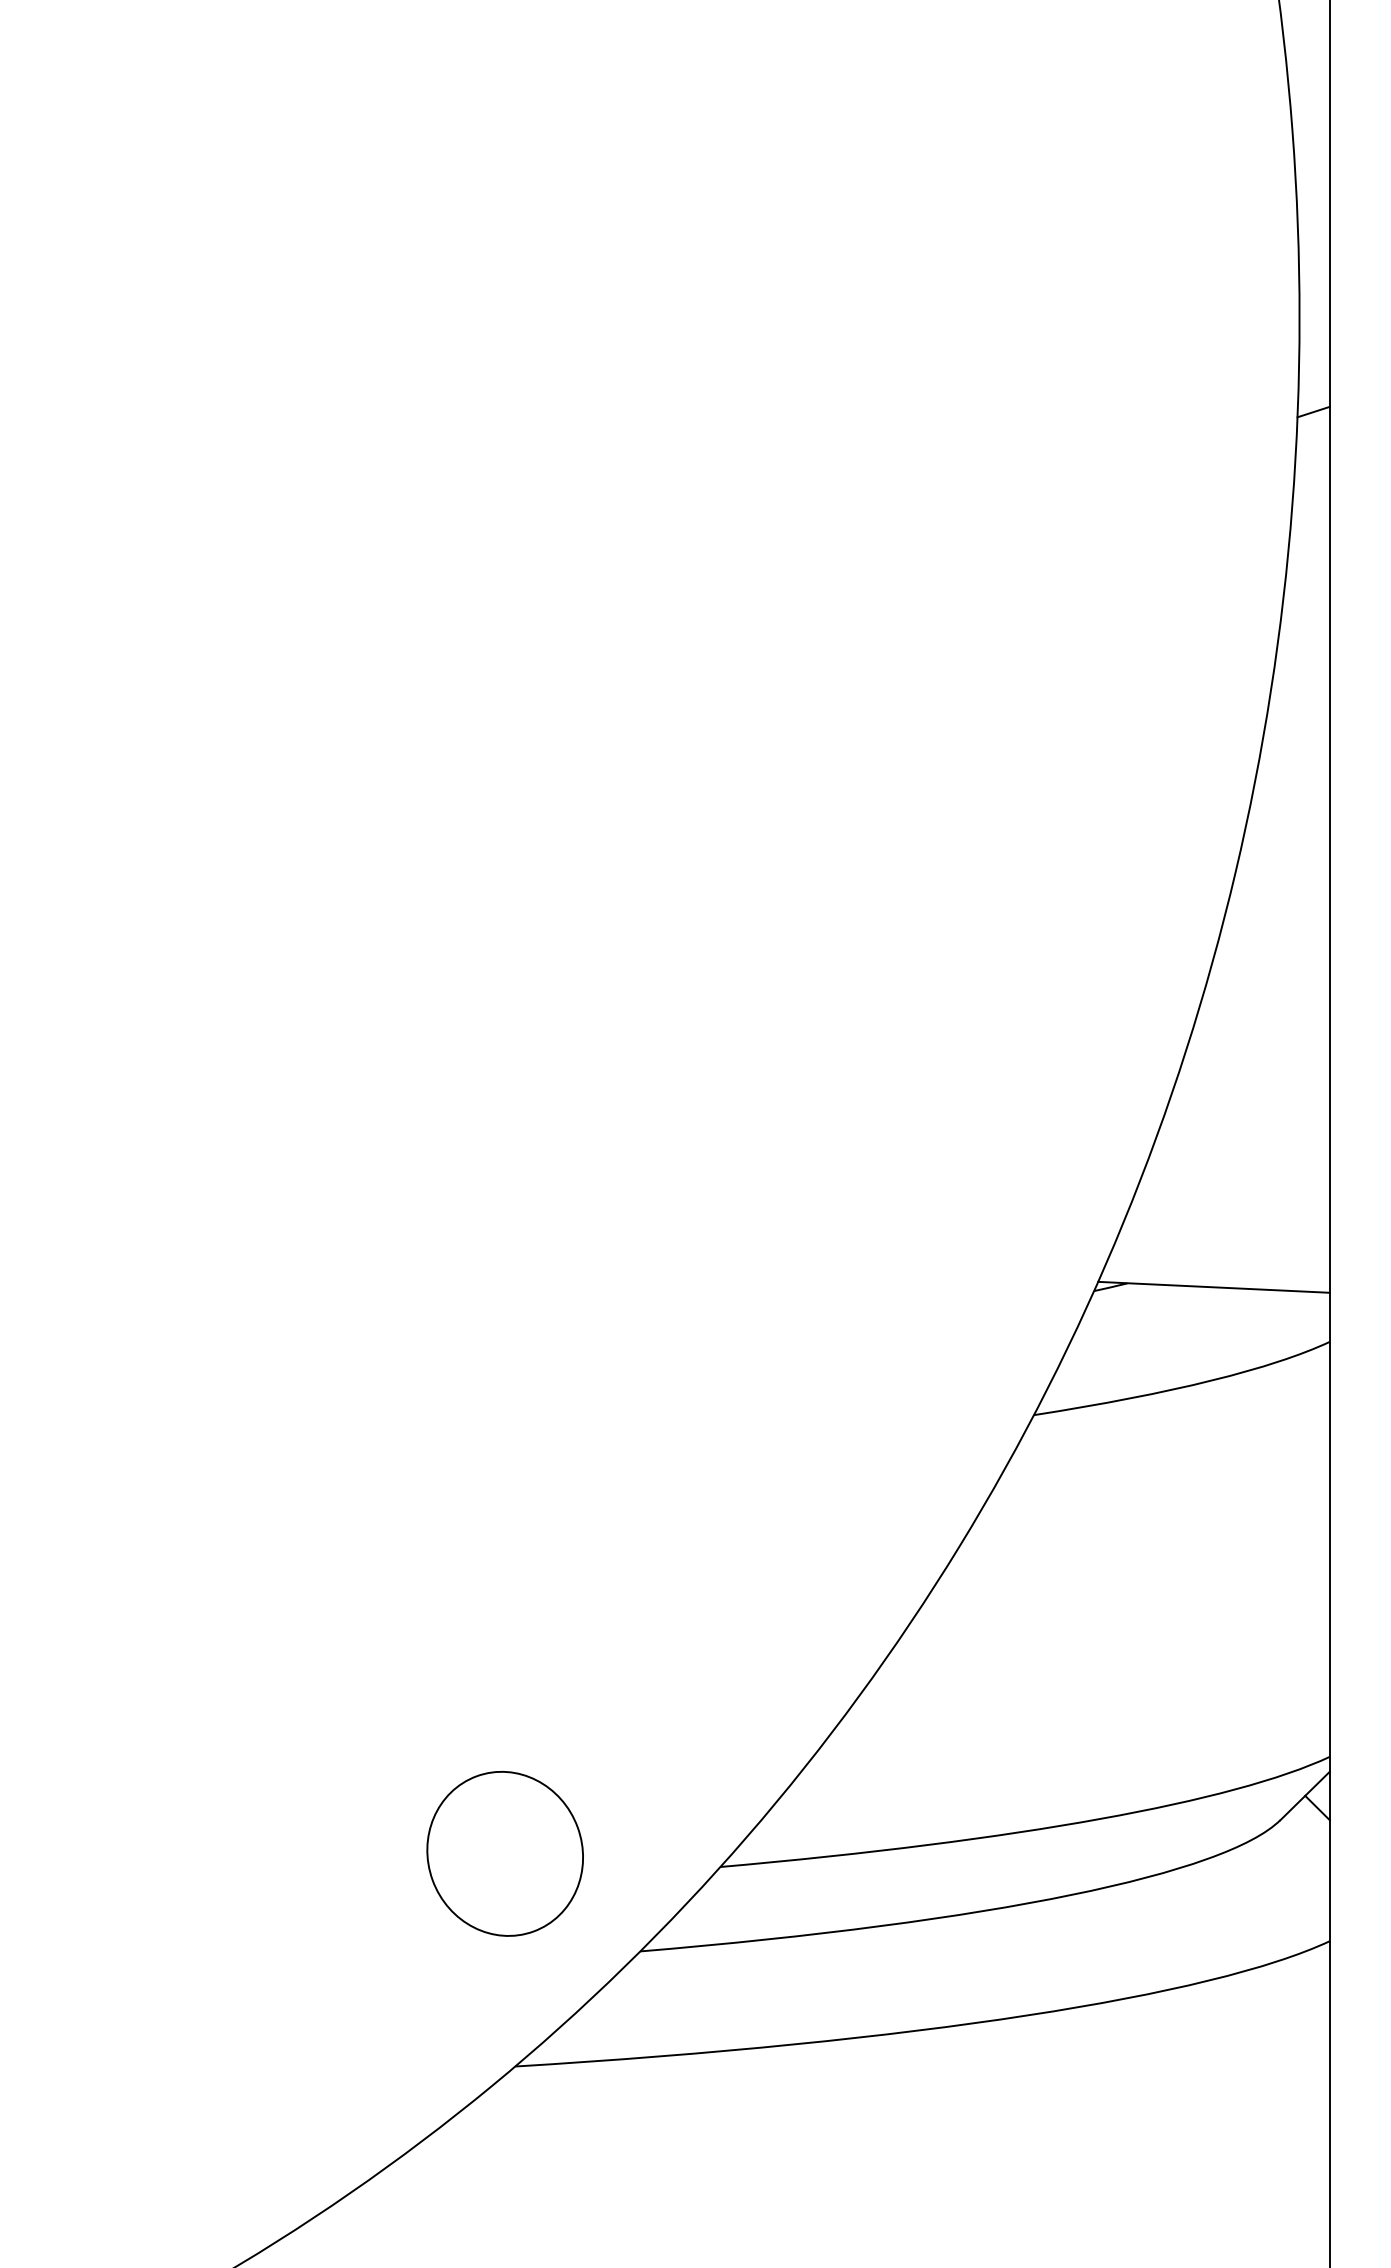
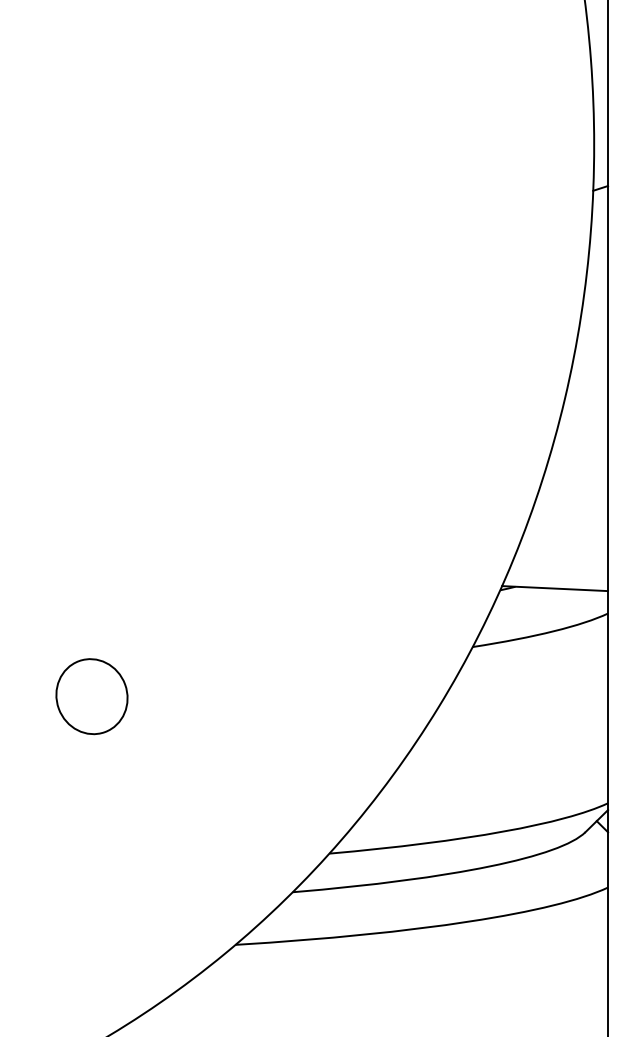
part: (504, 1853) -> (91, 696), moved

